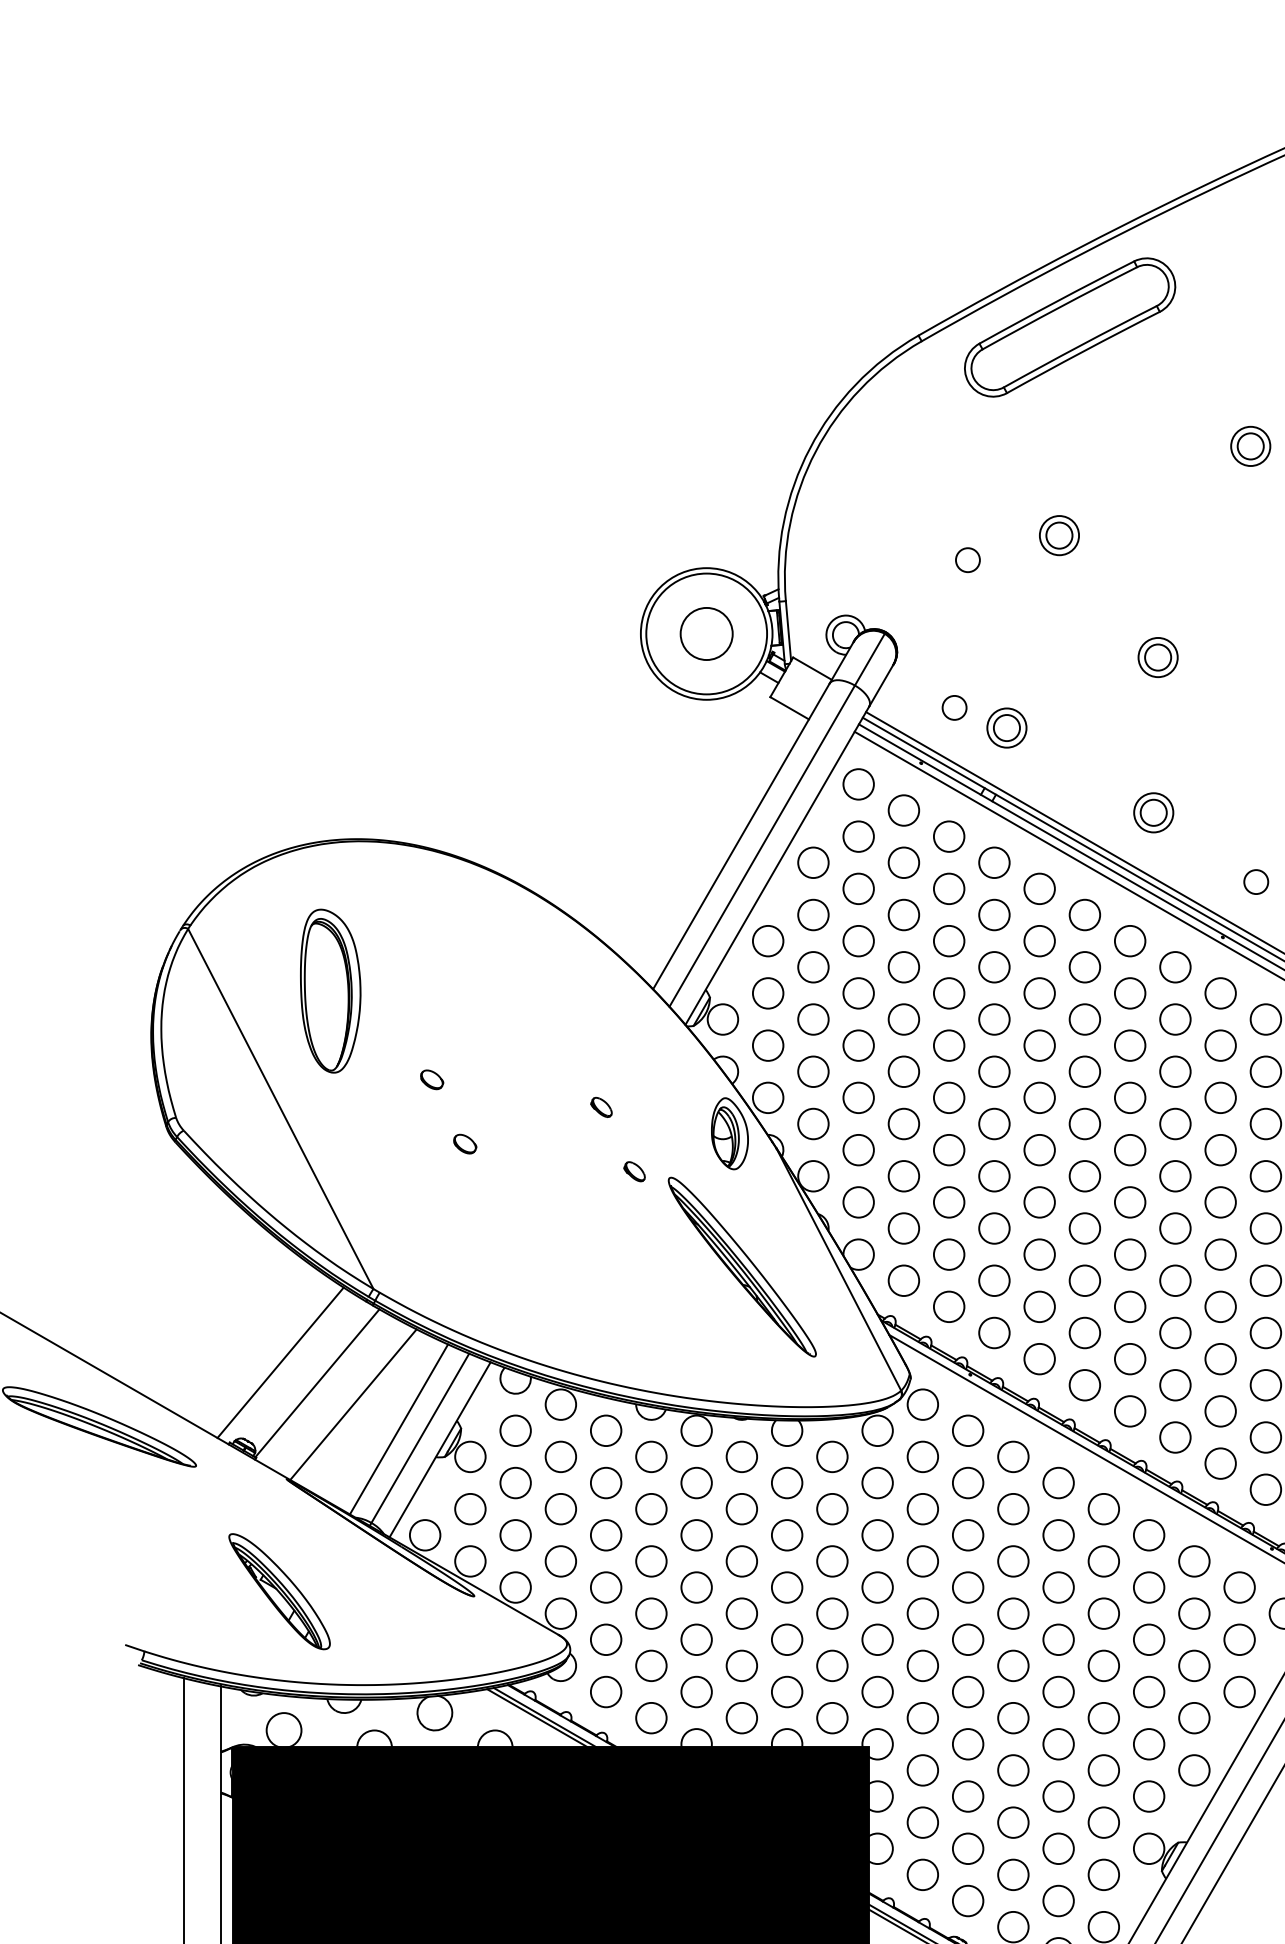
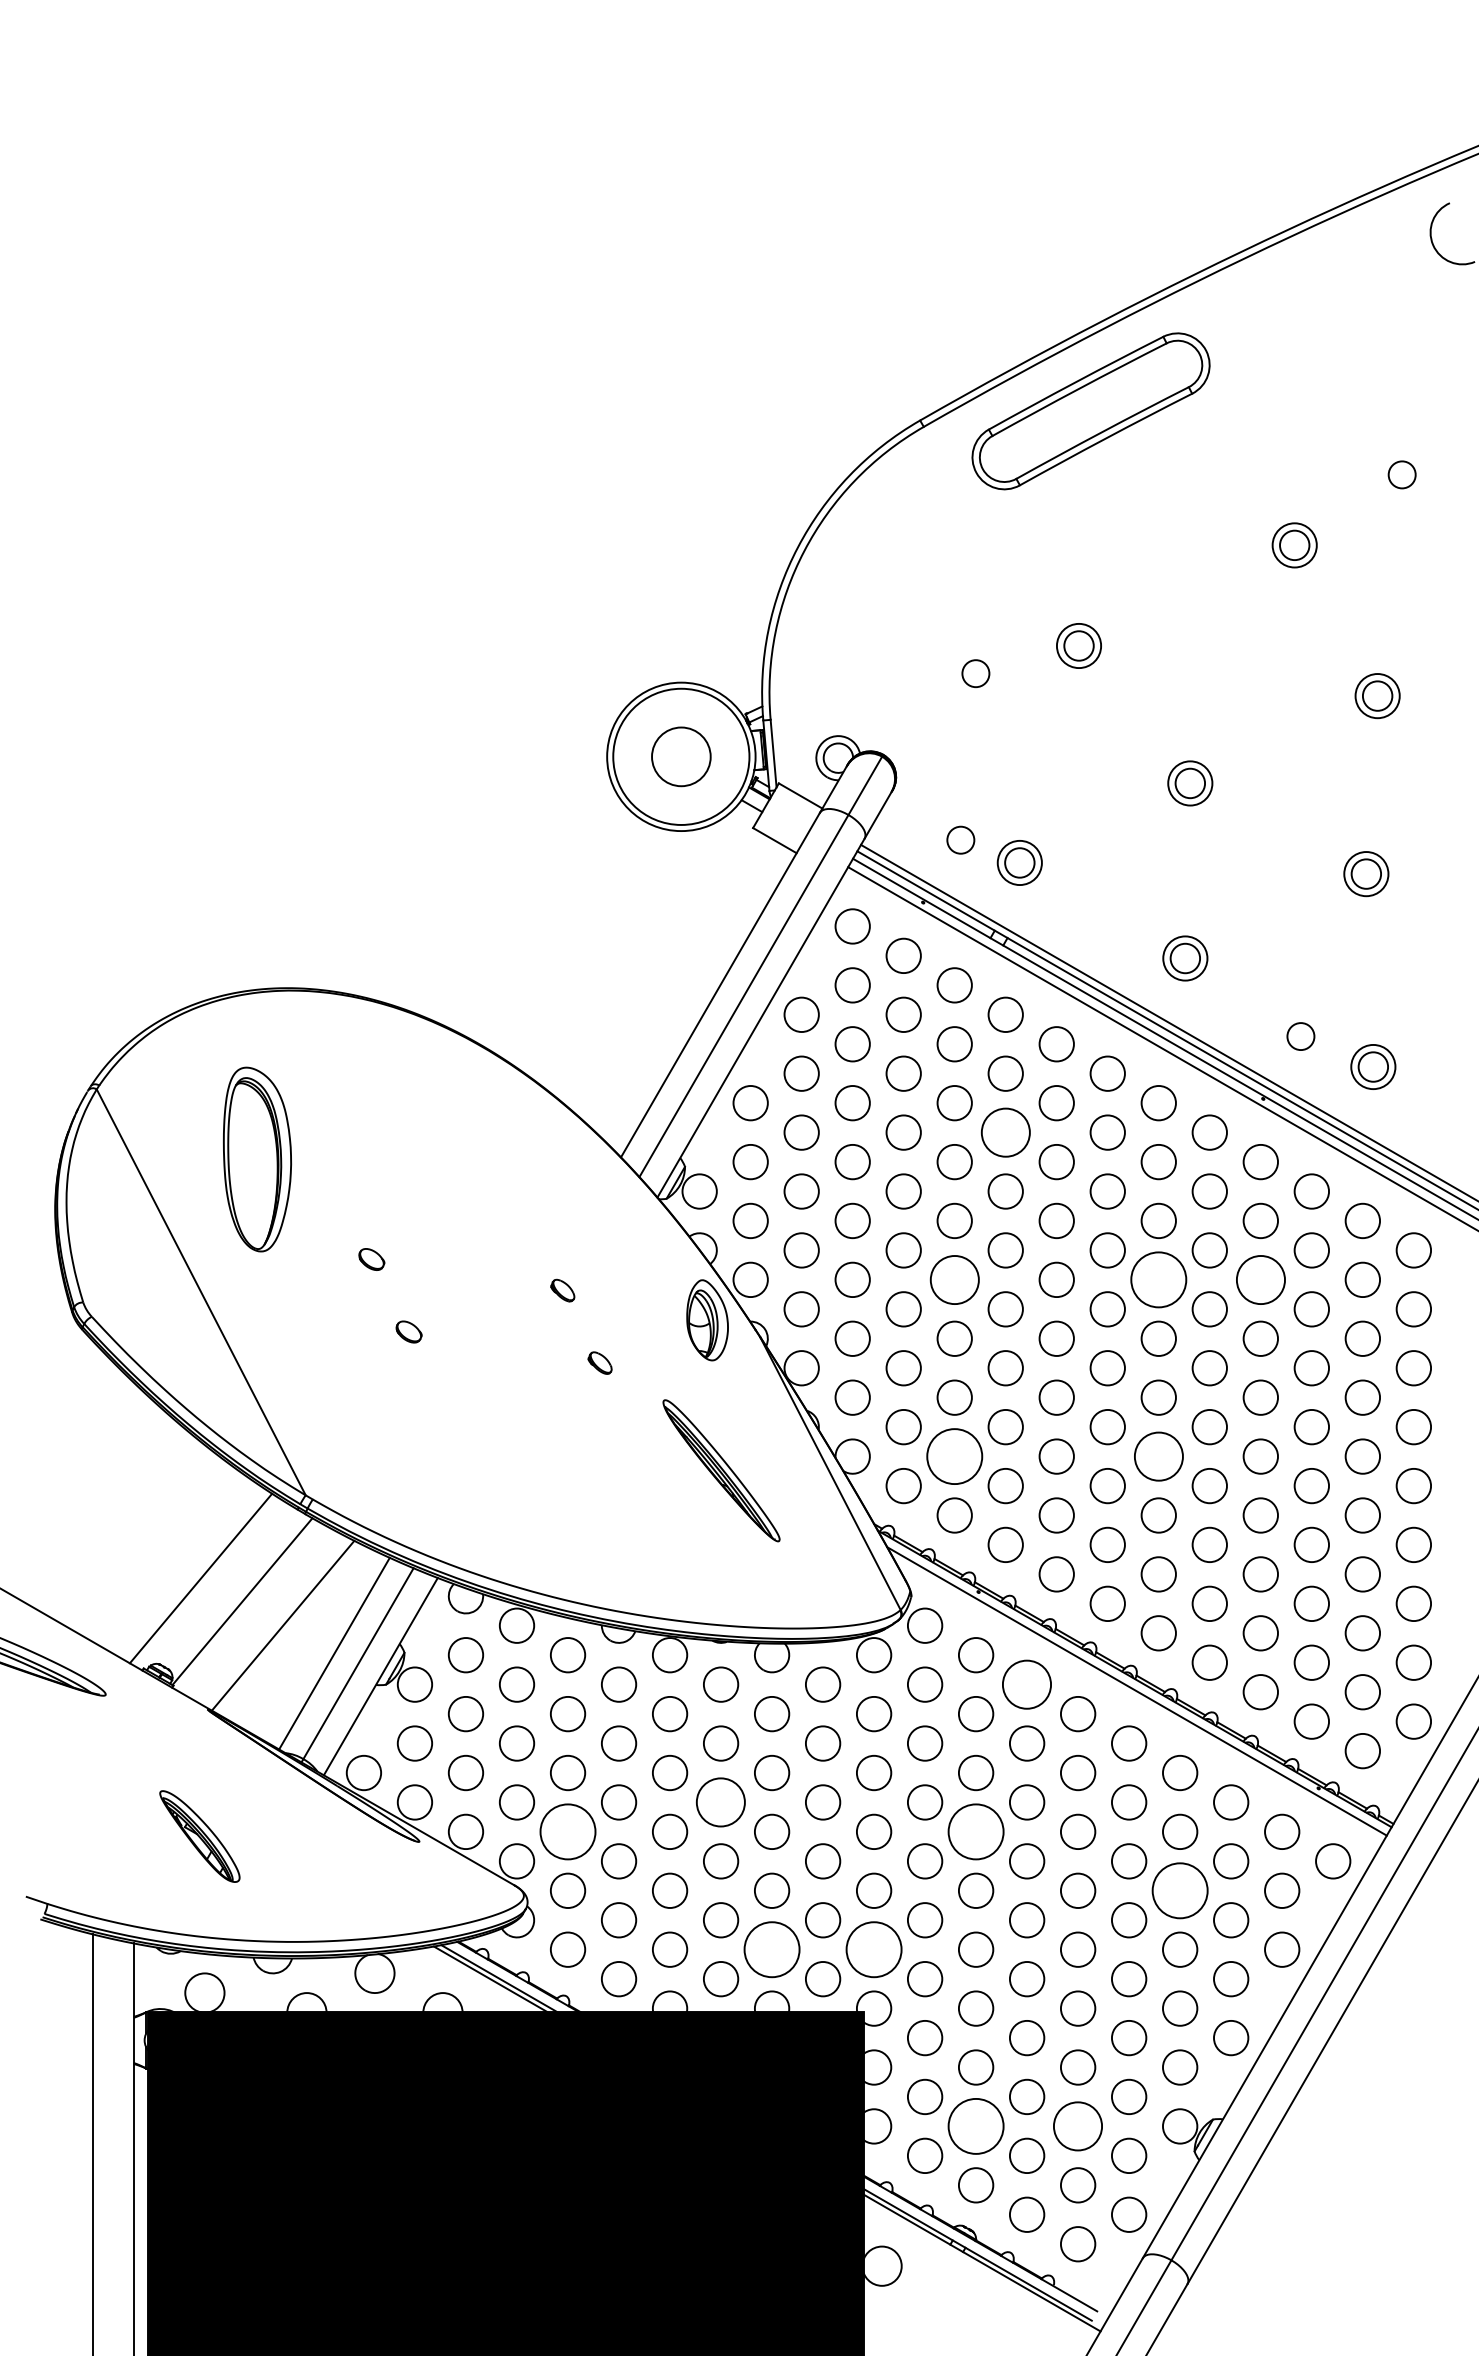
circle: (994, 967) -> (1005, 1132), size x1.4
circle: (948, 1097) -> (954, 1279), size x1.4
circle: (1129, 1097) -> (1158, 1279), size x1.6
circle: (1220, 1097) -> (1260, 1279), size x1.4
circle: (948, 1254) -> (954, 1456), size x1.6
circle: (1129, 1254) -> (1158, 1456), size x1.4
part: (742, 1266) -> (721, 1470), size x0.7
circle: (1013, 1456) -> (1027, 1684), size x1.4
circle: (742, 1561) -> (721, 1802), size x1.4
circle: (605, 1587) -> (567, 1831), size x1.6
circle: (967, 1587) -> (975, 1831), size x1.6
part: (279, 1591) -> (199, 1836), size x0.7
circle: (1148, 1639) -> (1179, 1890), size x1.6
circle: (786, 1691) -> (771, 1949), size x1.6
circle: (877, 1691) -> (873, 1949), size x1.6
circle: (967, 1848) -> (975, 2126), size x1.6
circle: (1058, 1848) -> (1078, 2126), size x1.4

